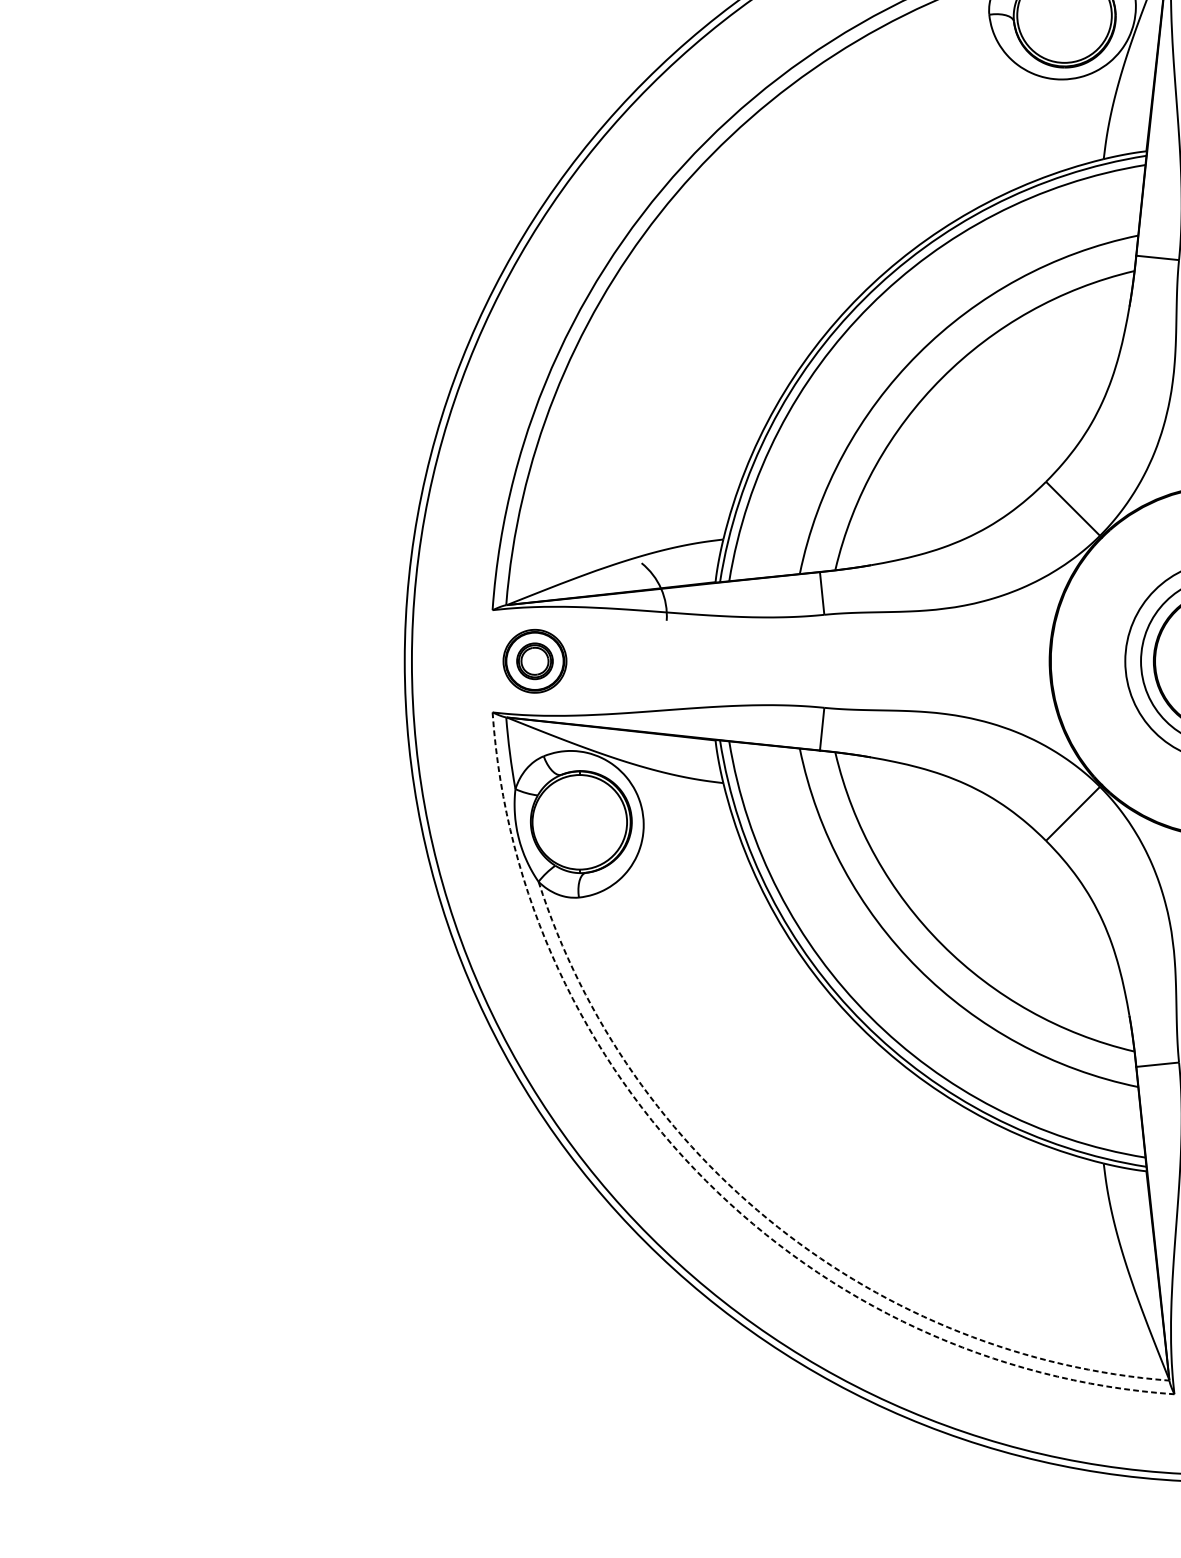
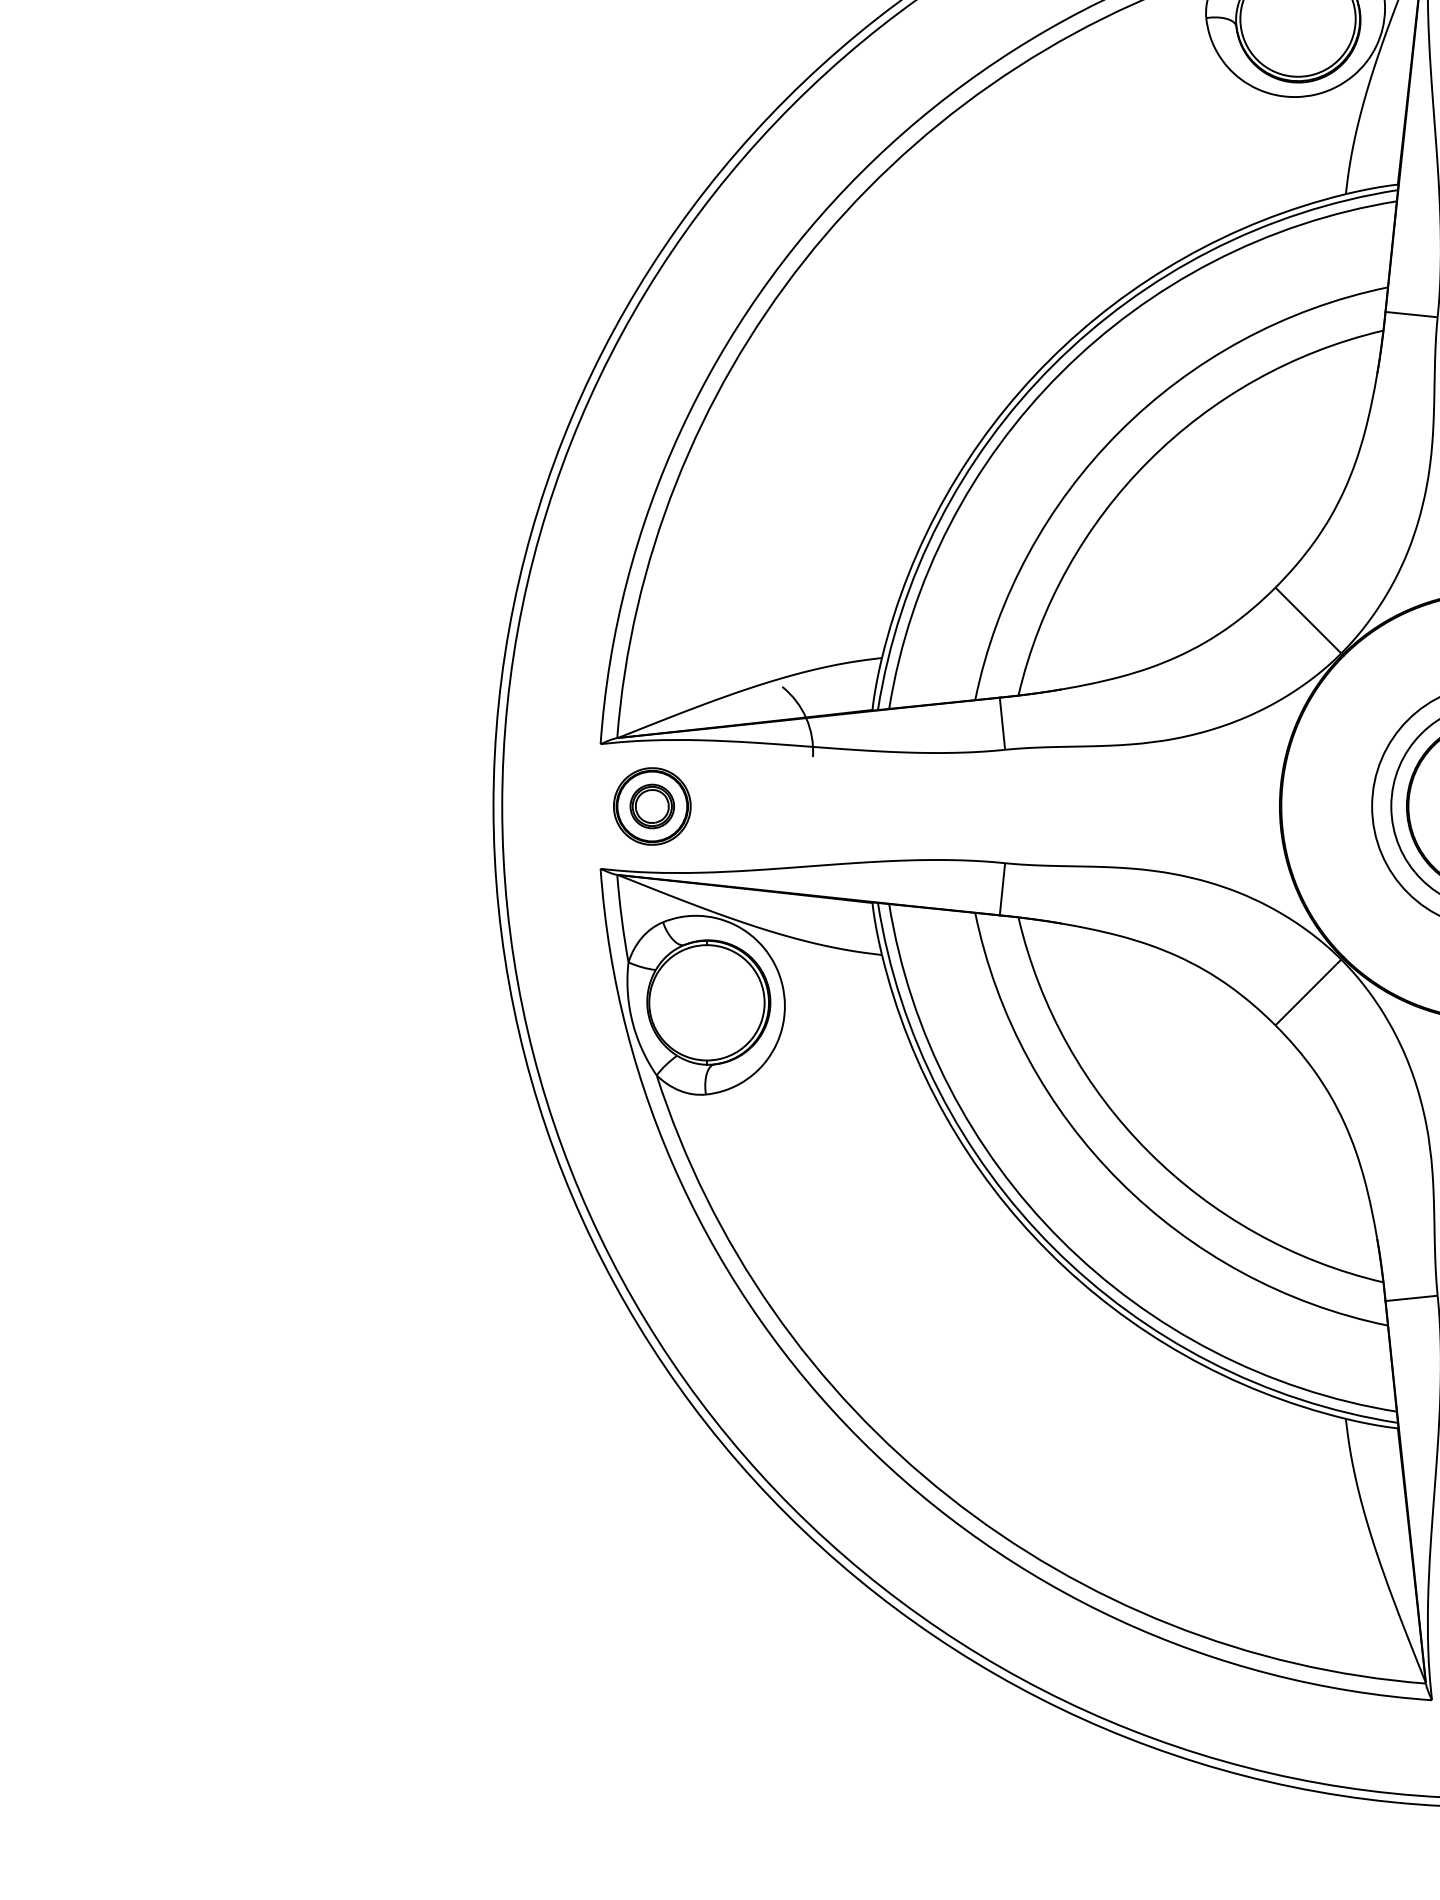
arc: (705, 1181) -> (860, 1440), dashed -> solid
arc: (777, 1227) -> (948, 1496), dashed -> solid

